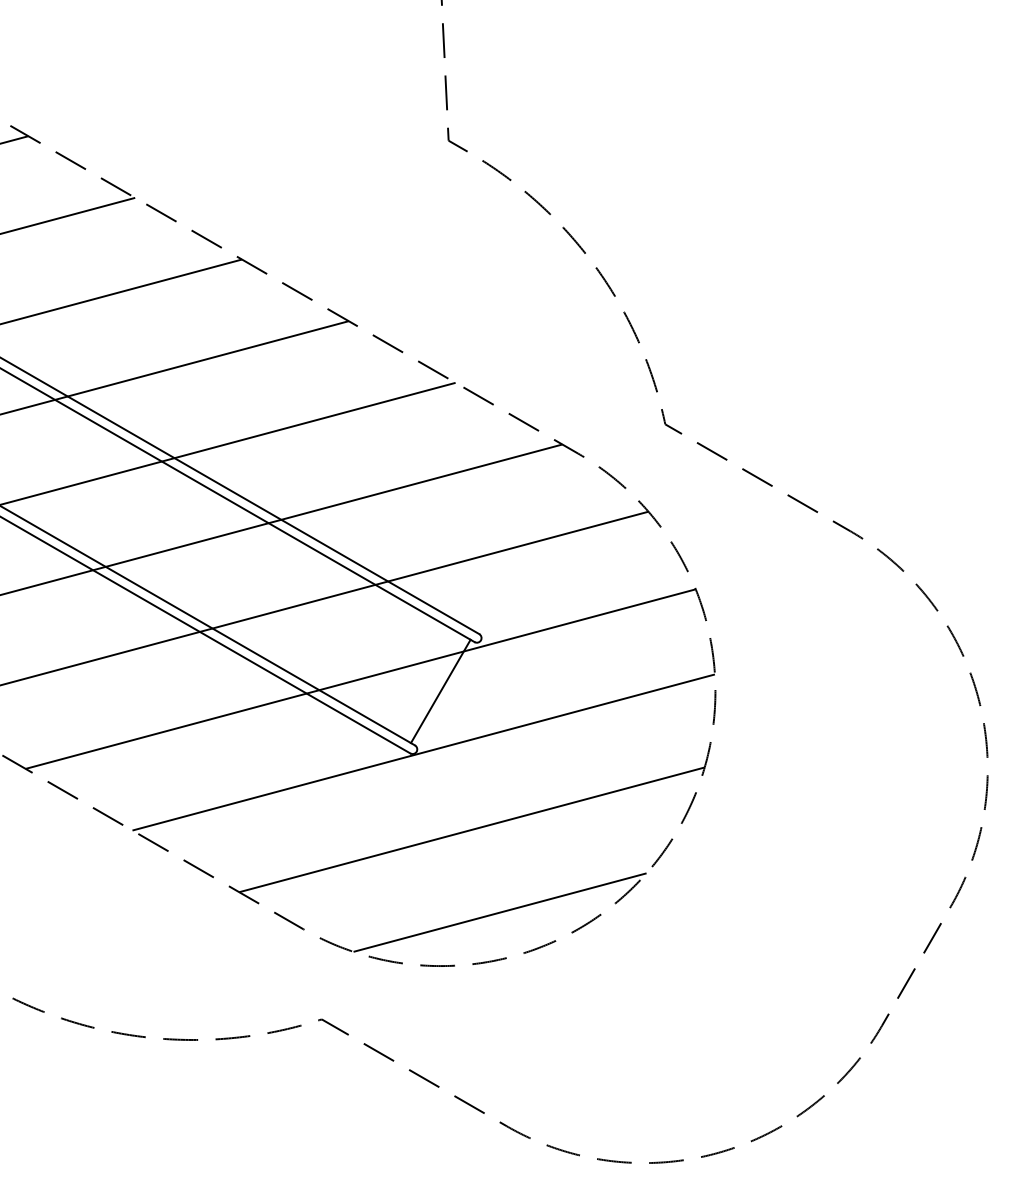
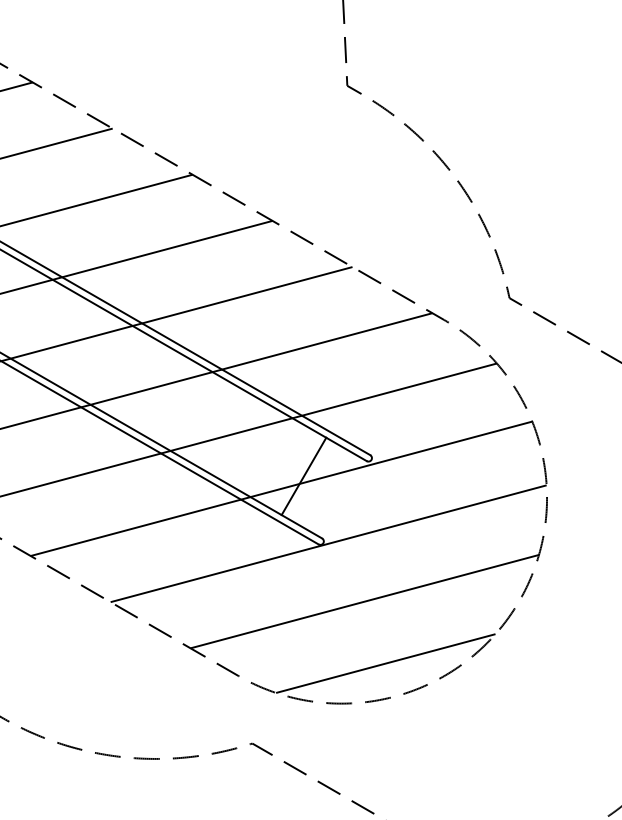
line: (440, 691) -> (303, 476), moved

